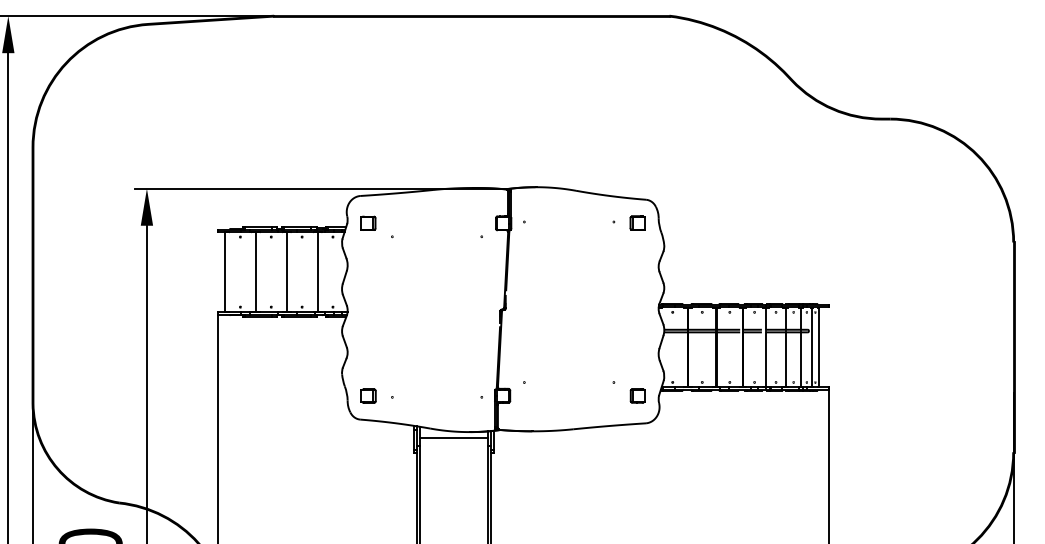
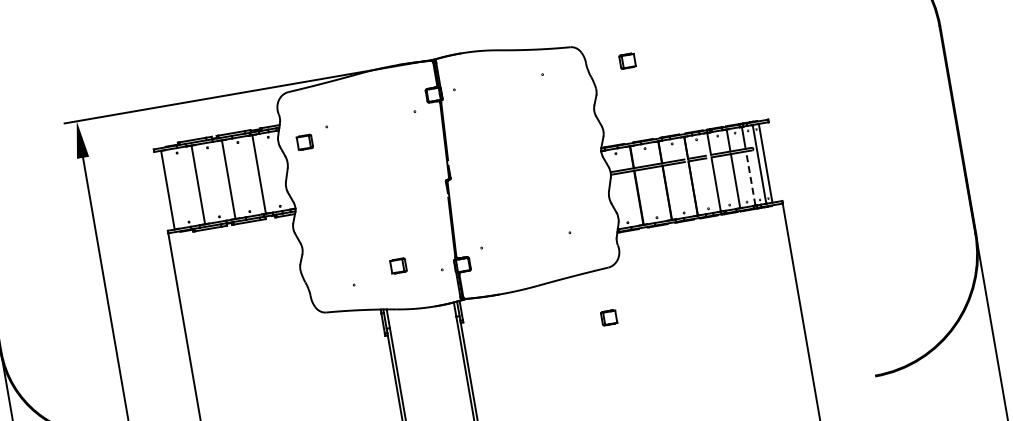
part: (368, 222) -> (305, 141), moved
part: (637, 222) -> (627, 60), moved
line: (801, 359) -> (750, 178), solid -> dashed
part: (368, 395) -> (398, 265), moved
part: (637, 395) -> (608, 317), moved
line: (453, 438) -> (421, 315), removed

